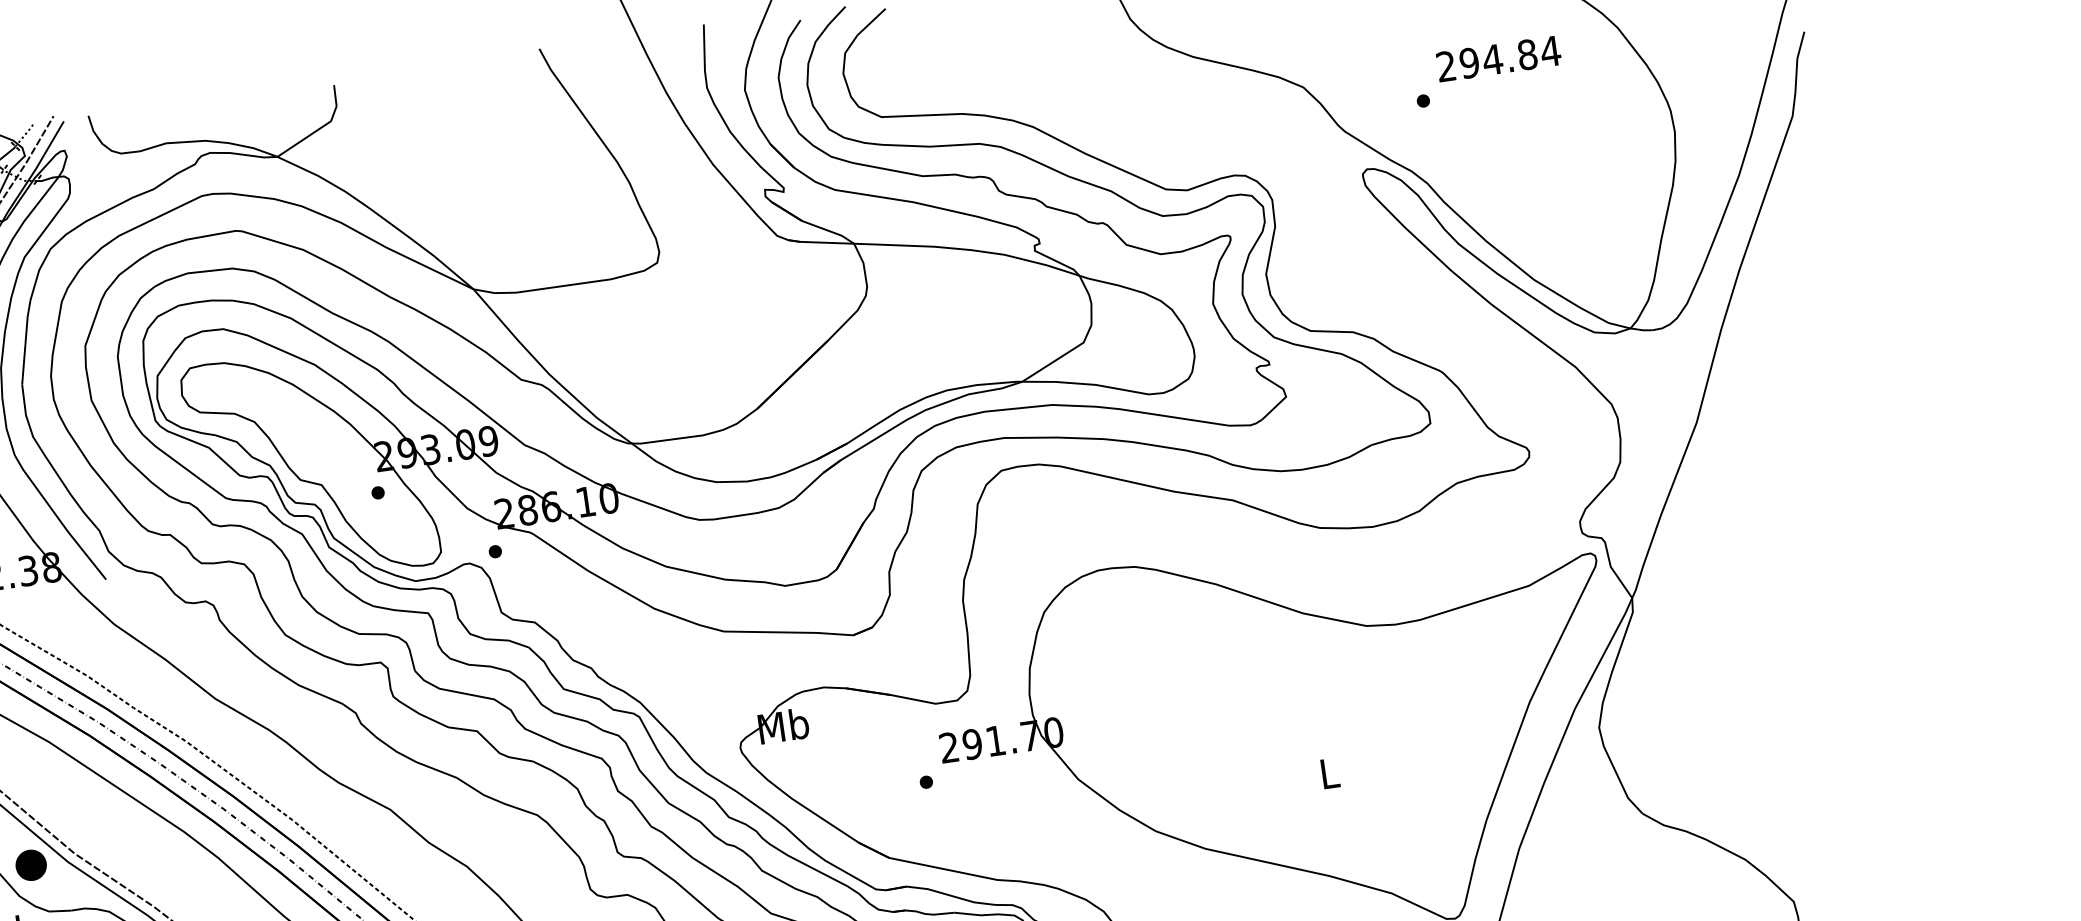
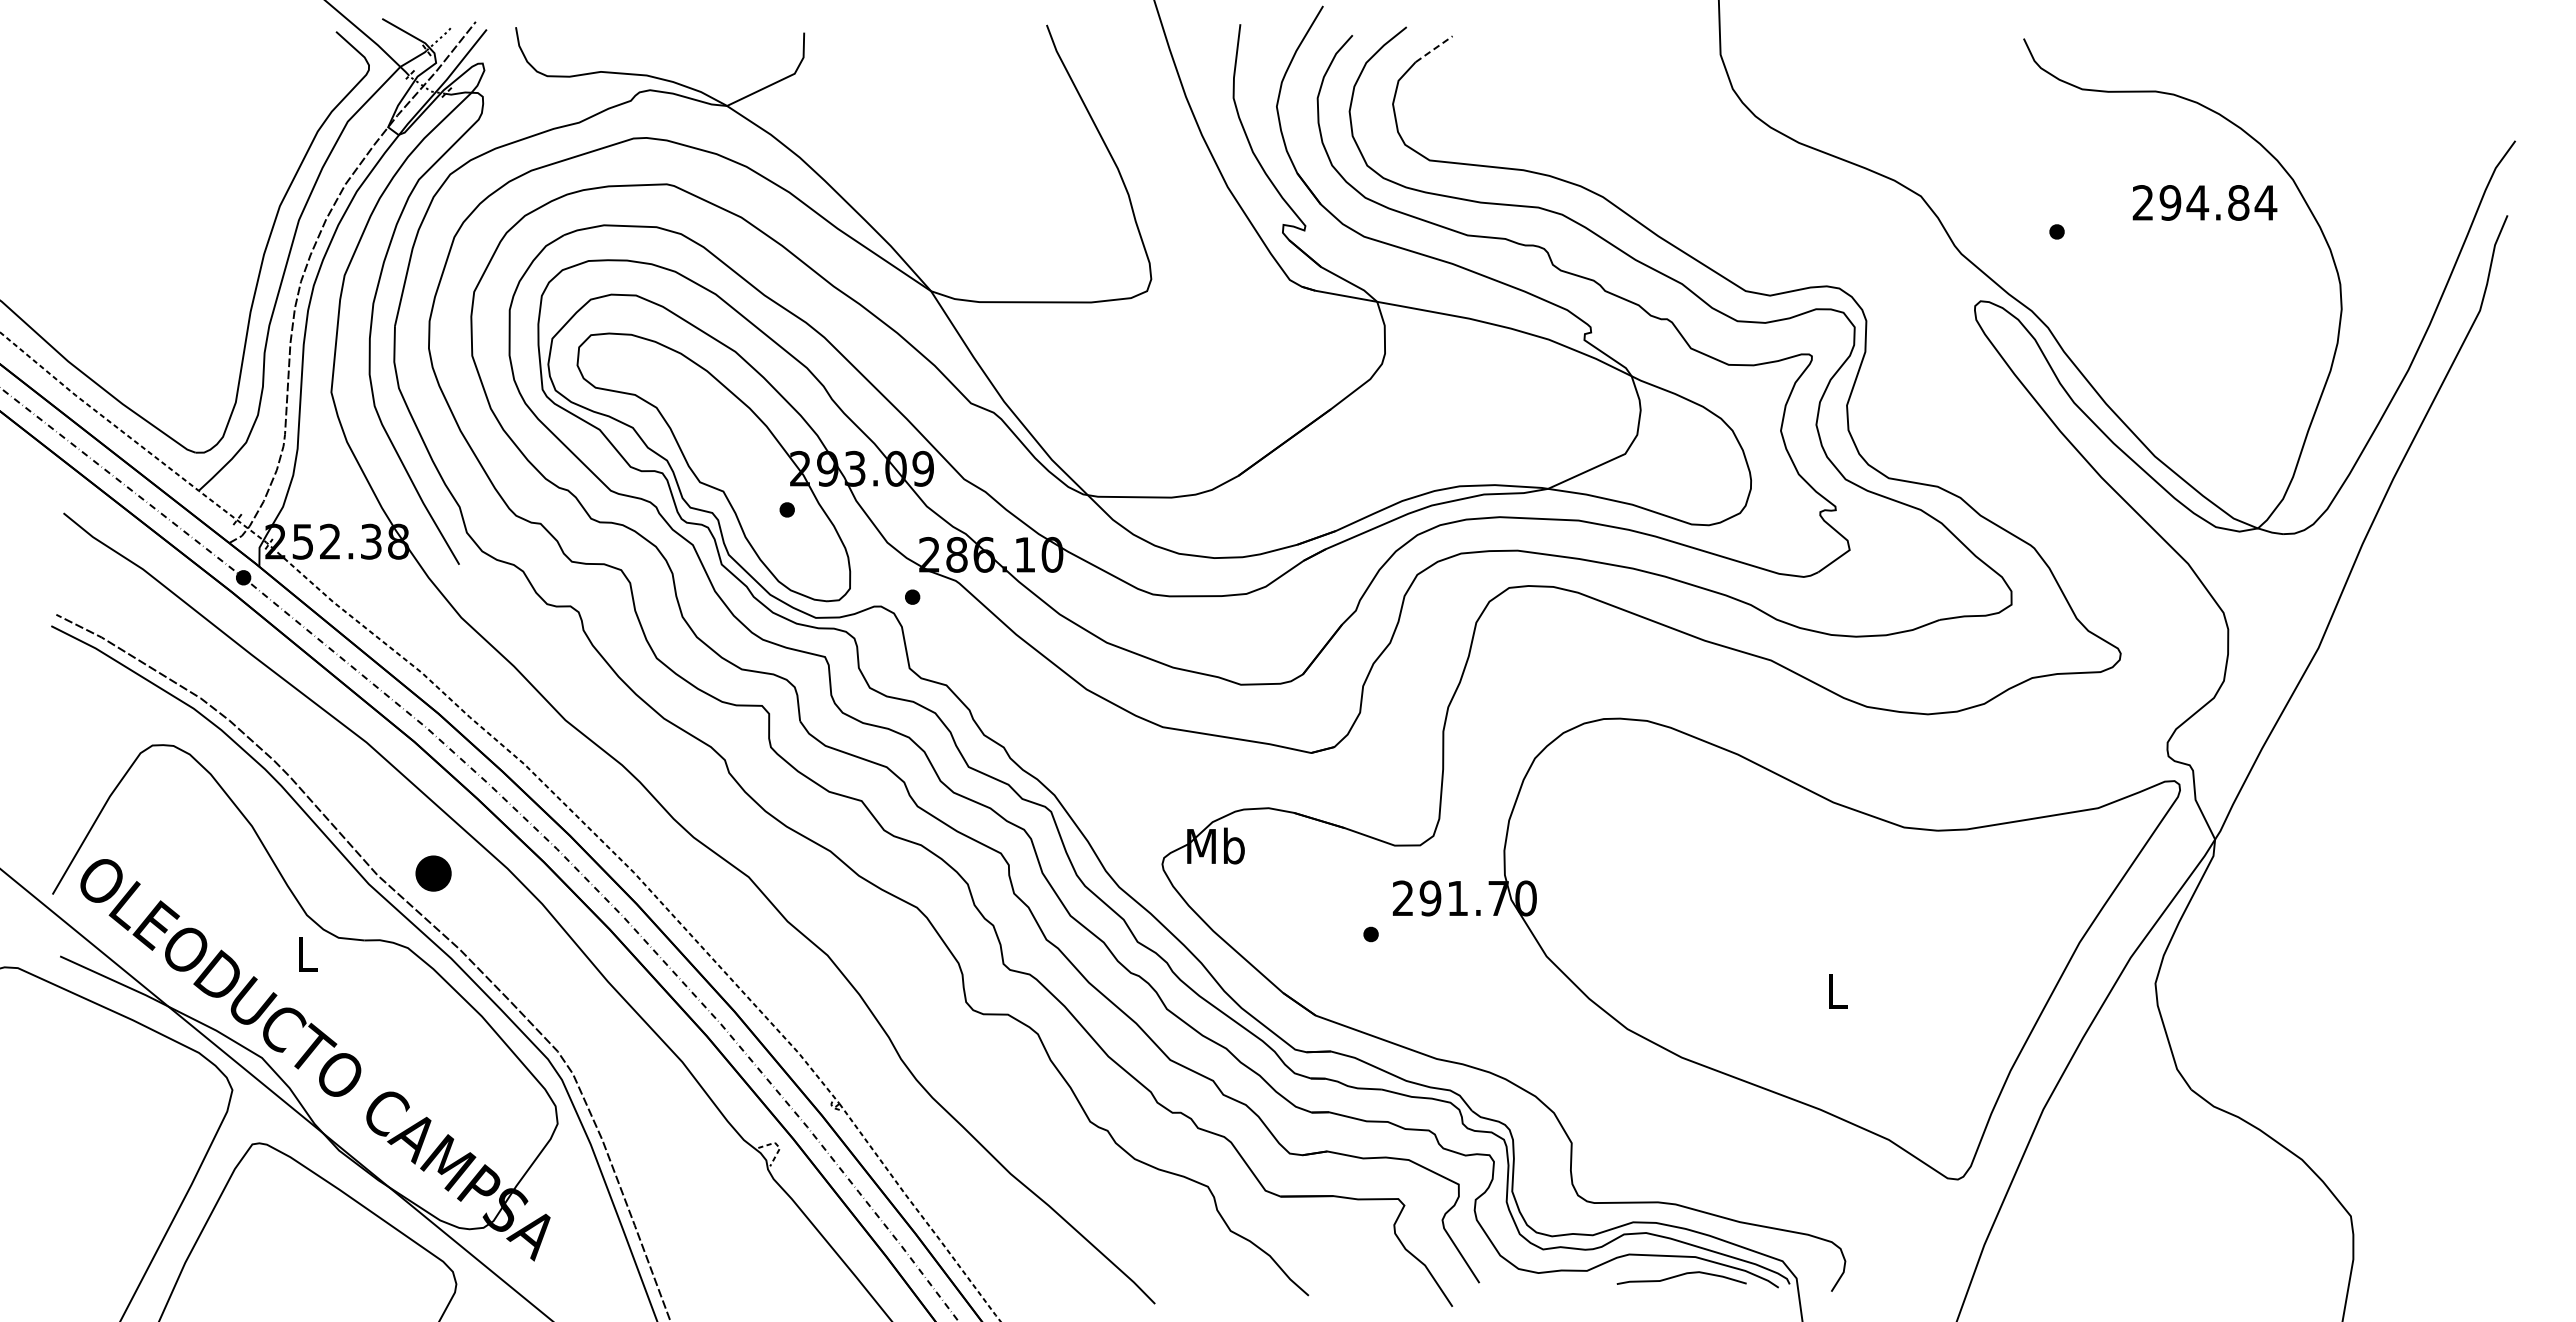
line: (871, 22) -> (1434, 49), solid -> dashed
text: (1498, 58) -> (2204, 202), moved
part: (31, 865) -> (433, 873), moved

